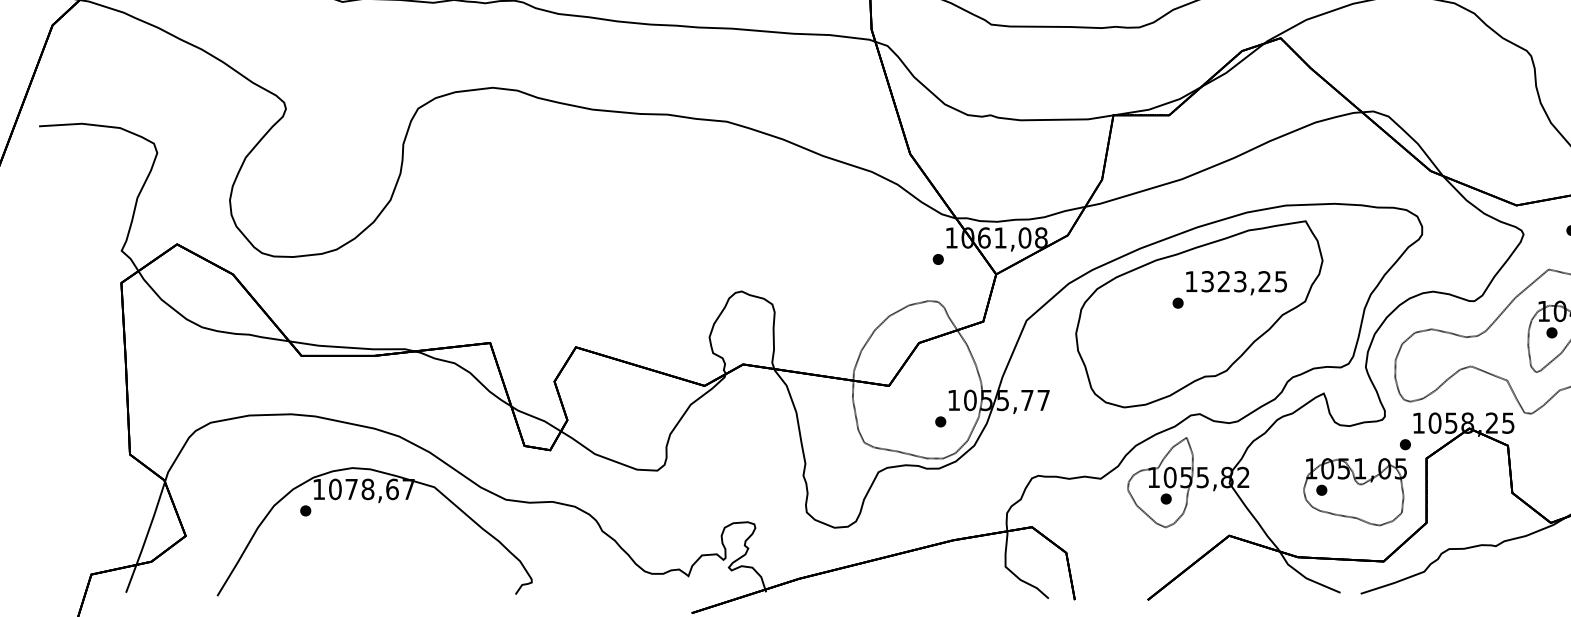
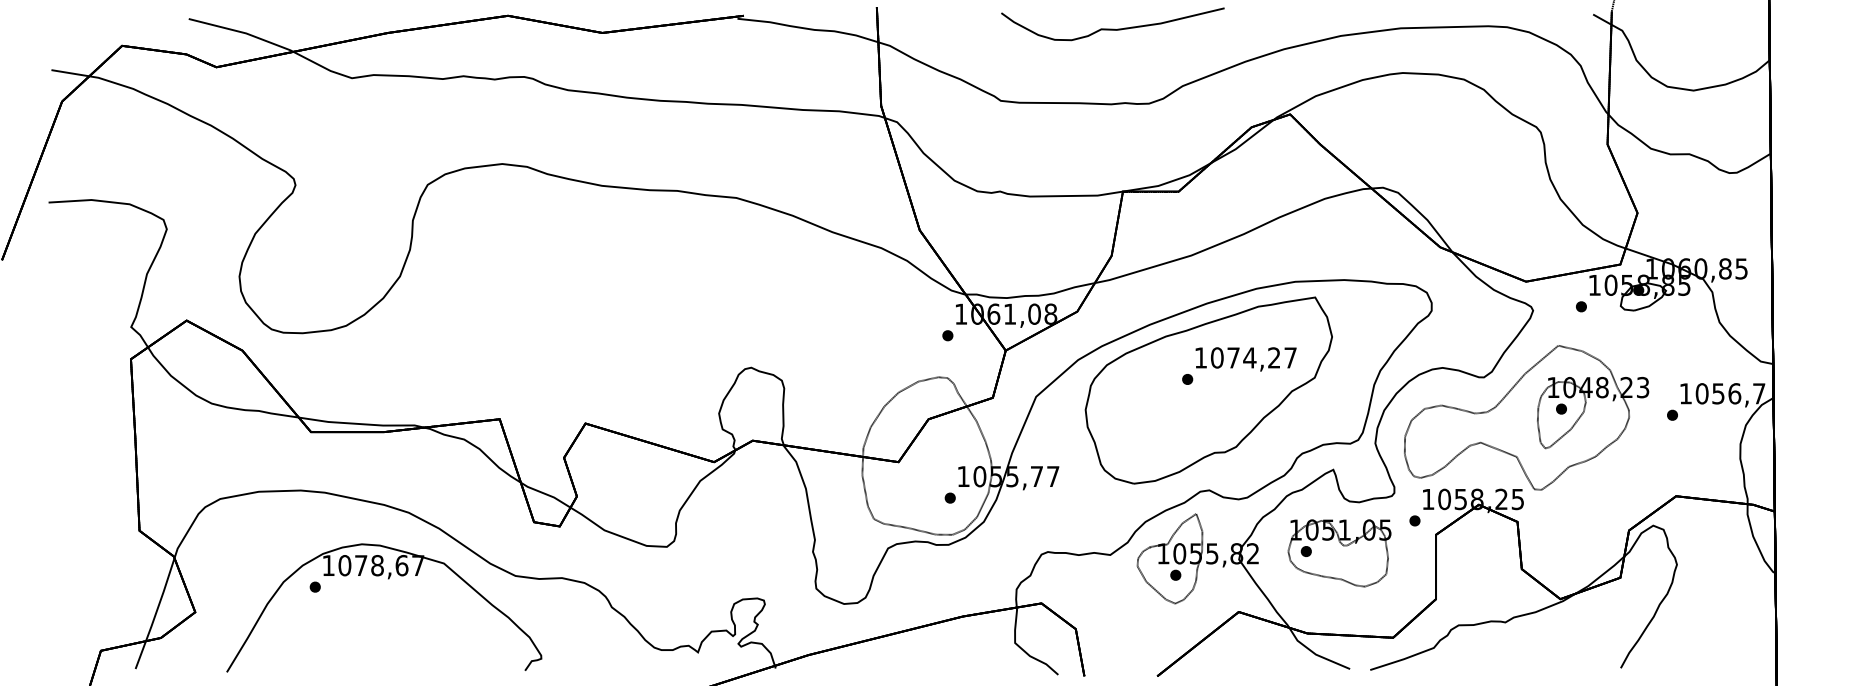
text: (1243, 281) -> (1253, 357), 1323,25 -> 1074,27
part: (1354, 492) -> (1339, 553), moved

